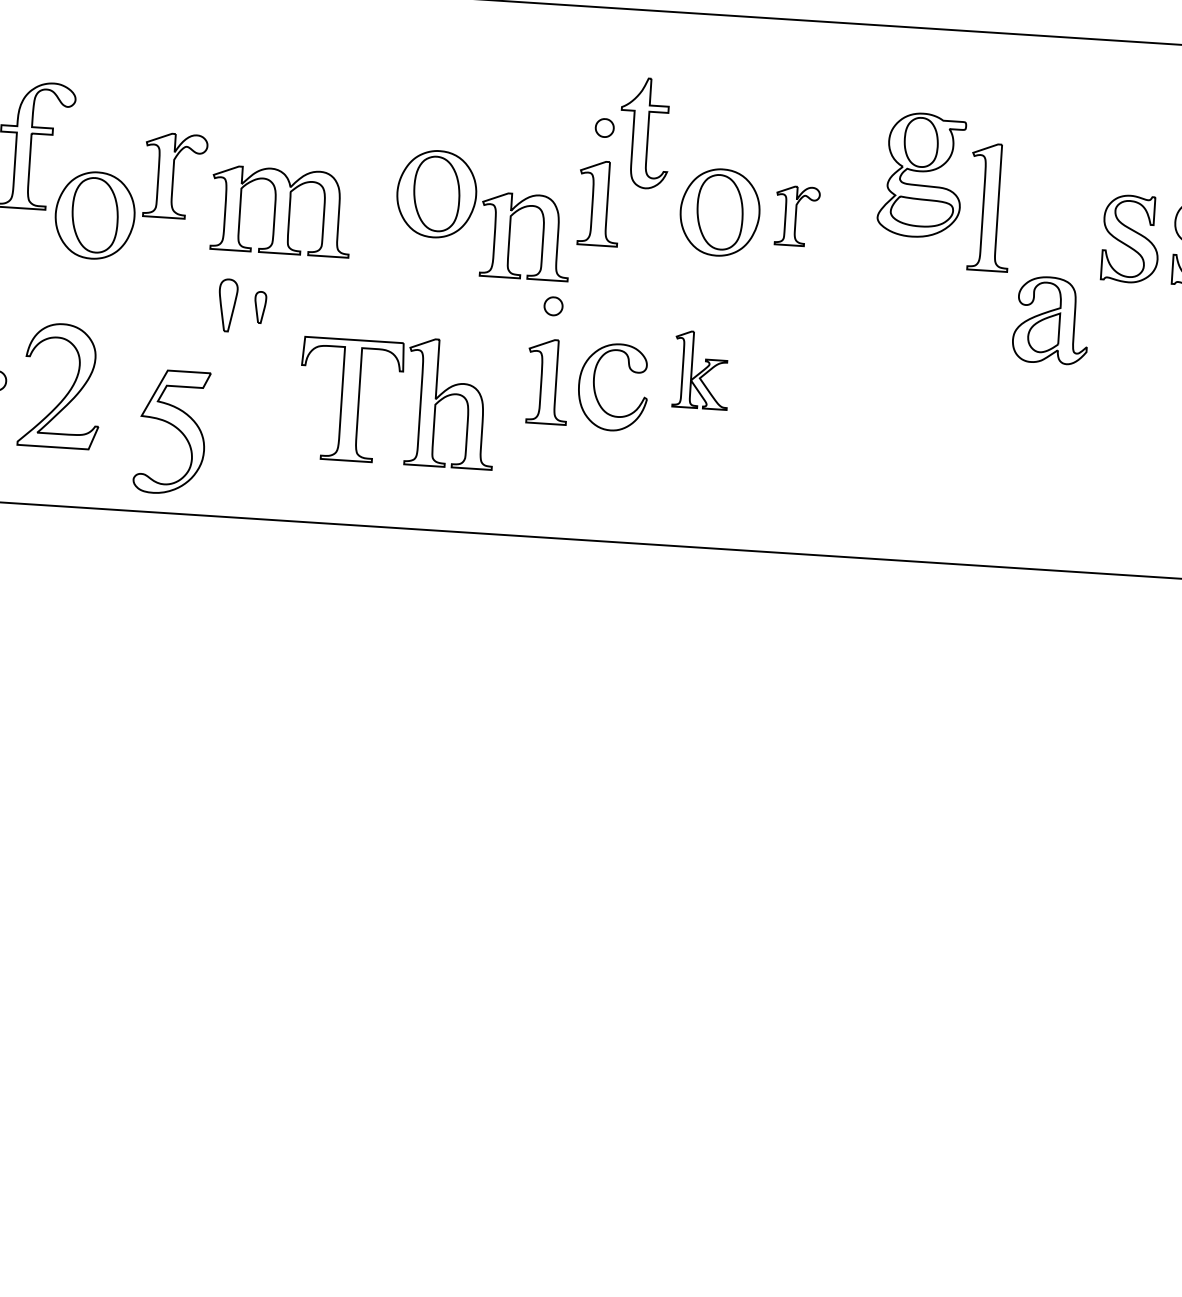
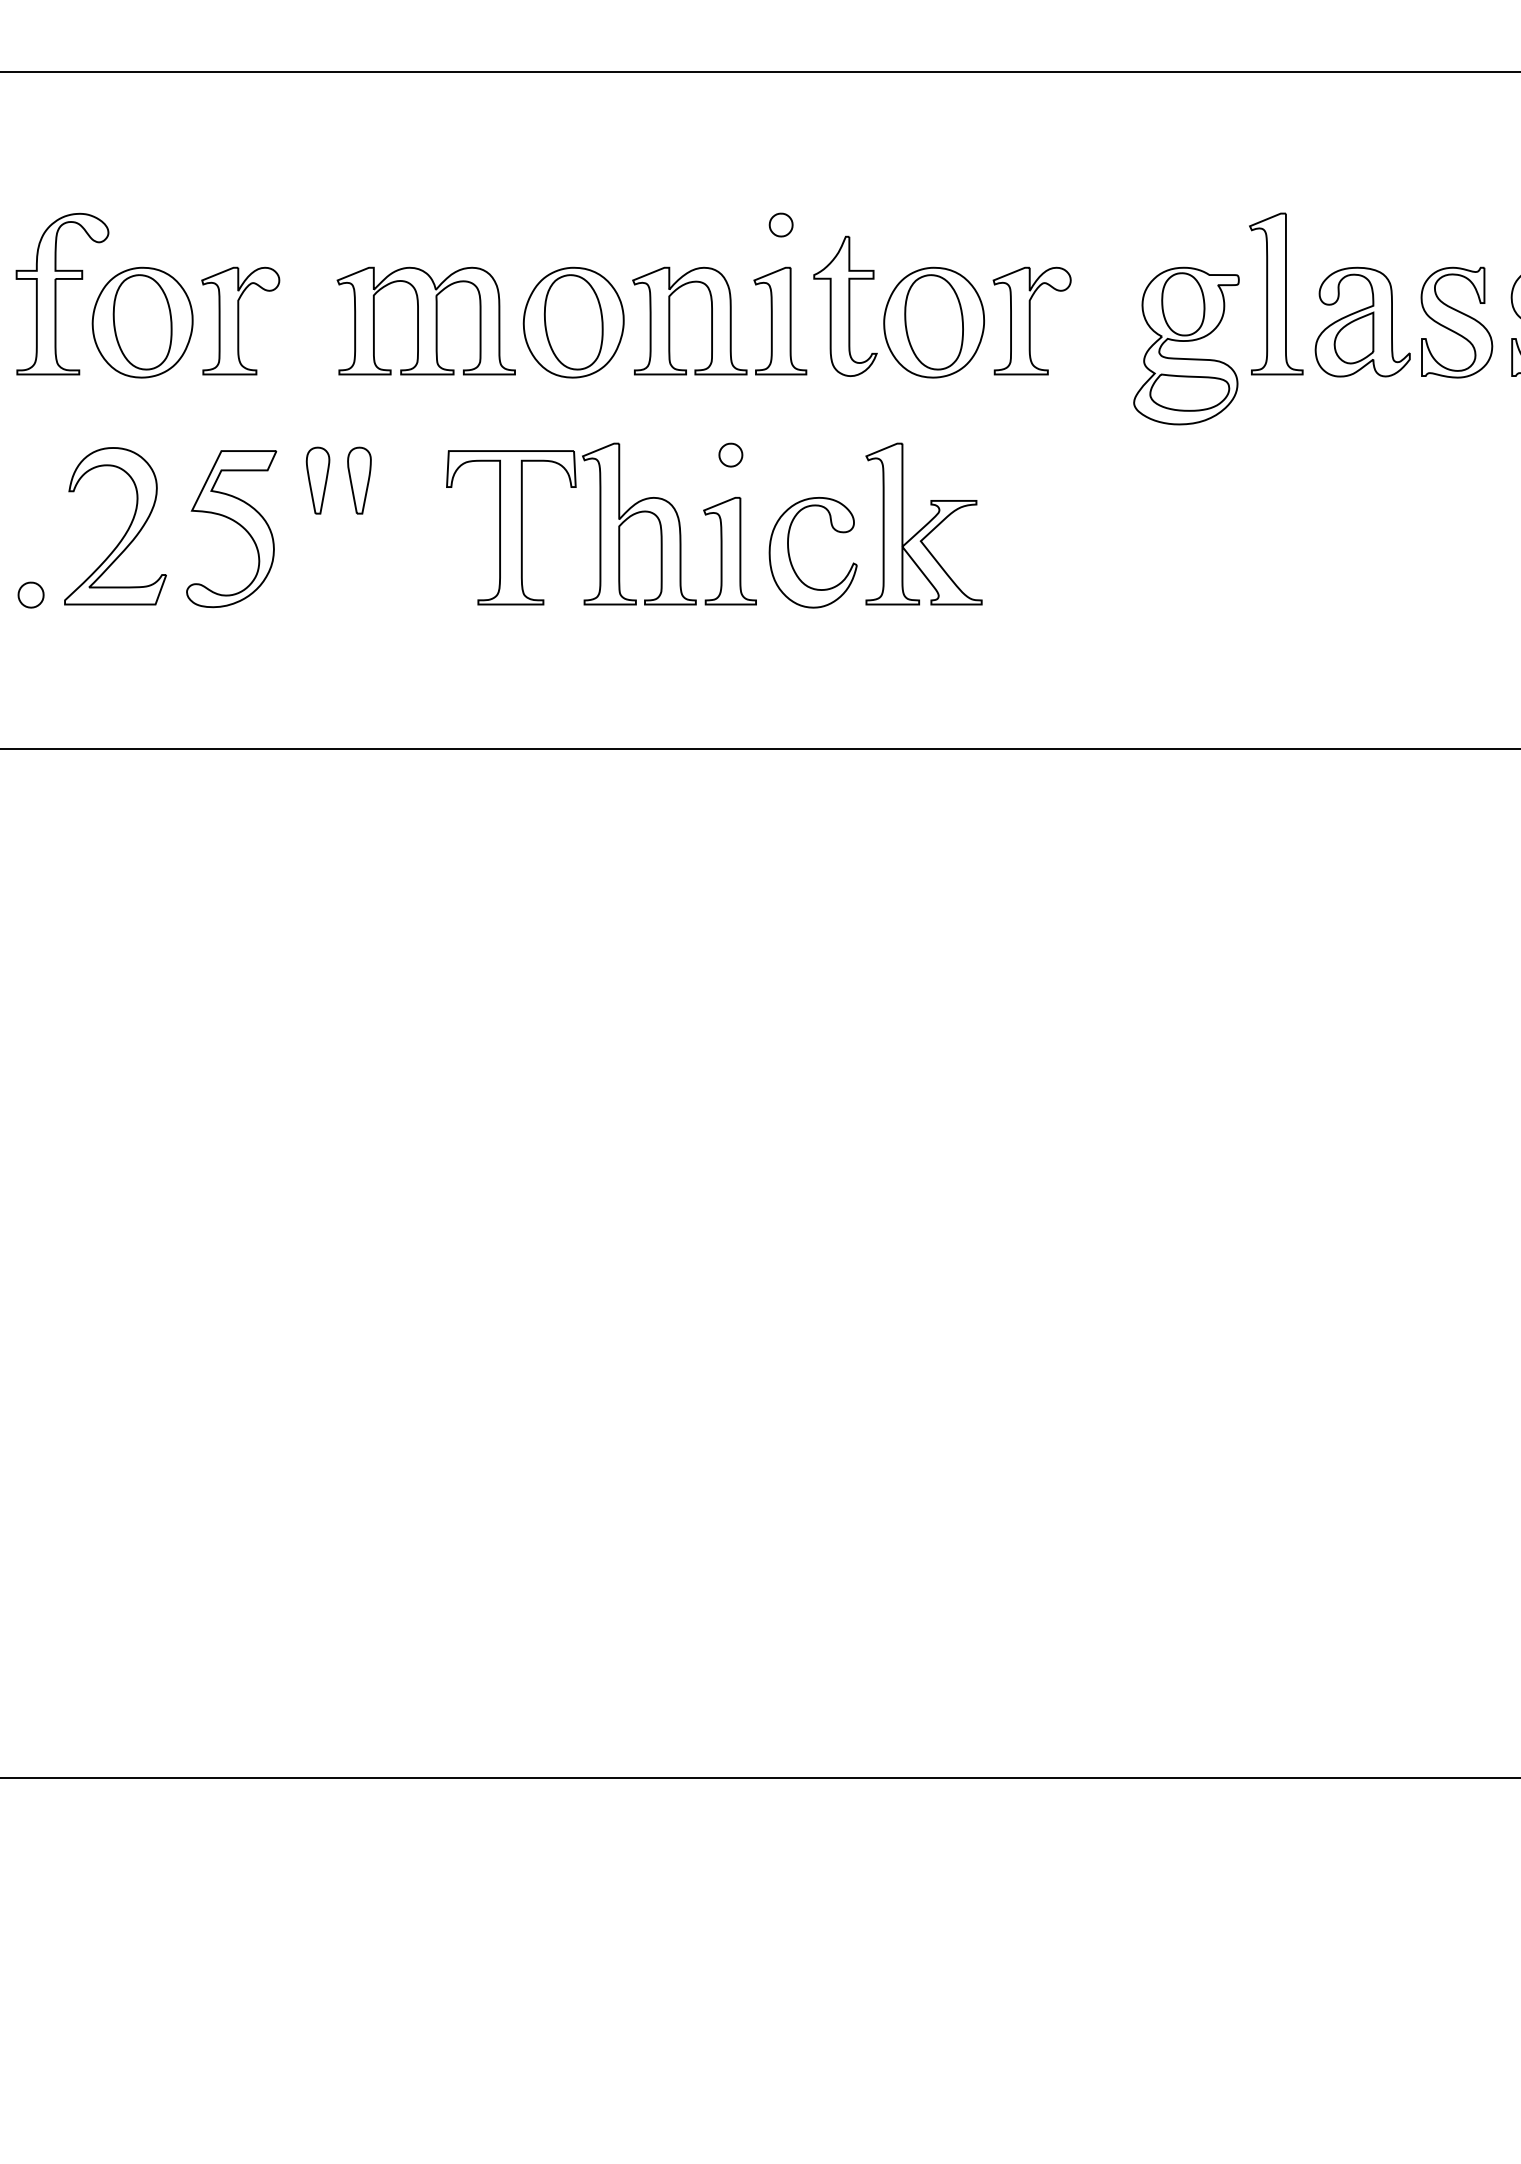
part: (644, 132) -> (845, 305), moved
part: (921, 174) -> (1186, 345), moved
part: (280, 210) -> (425, 320), moved
part: (94, 215) -> (142, 322), moved
part: (796, 215) -> (1031, 320), size x1.43
part: (510, 235) -> (670, 320), moved
part: (260, 307) -> (359, 480), size x1.67
part: (1051, 319) -> (1362, 321), moved
part: (701, 369) -> (923, 523), size x1.67
part: (68, 391) -> (125, 532), moved
part: (420, 401) -> (599, 523), moved
part: (174, 427) -> (234, 522), moved

